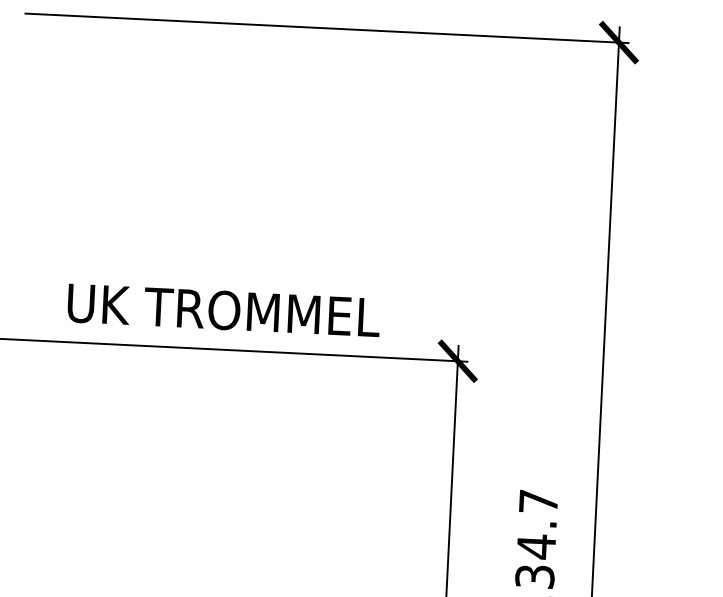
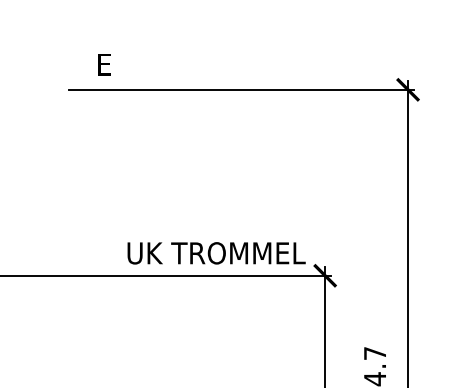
text: (223, 310) -> (216, 253), moved

